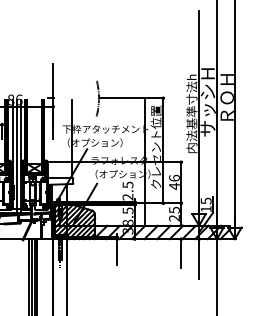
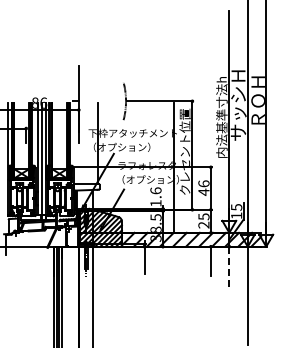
text: (127, 190) -> (155, 196), 2.5 -> 1.6
line: (199, 259) -> (229, 267), solid -> dashed

